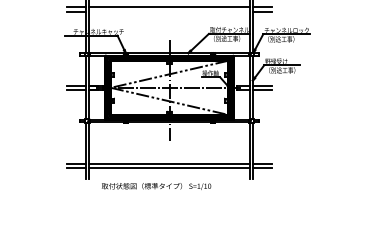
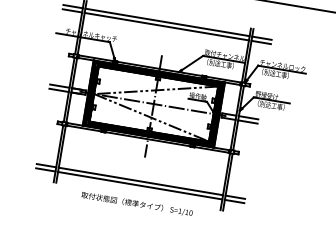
line: (169, 11) -> (166, 26), added
text: (156, 186) -> (137, 204), moved

